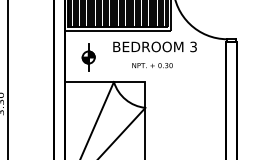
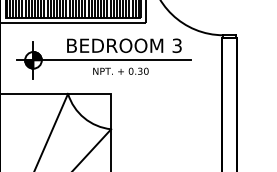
line: (140, 57) -> (104, 60), added

